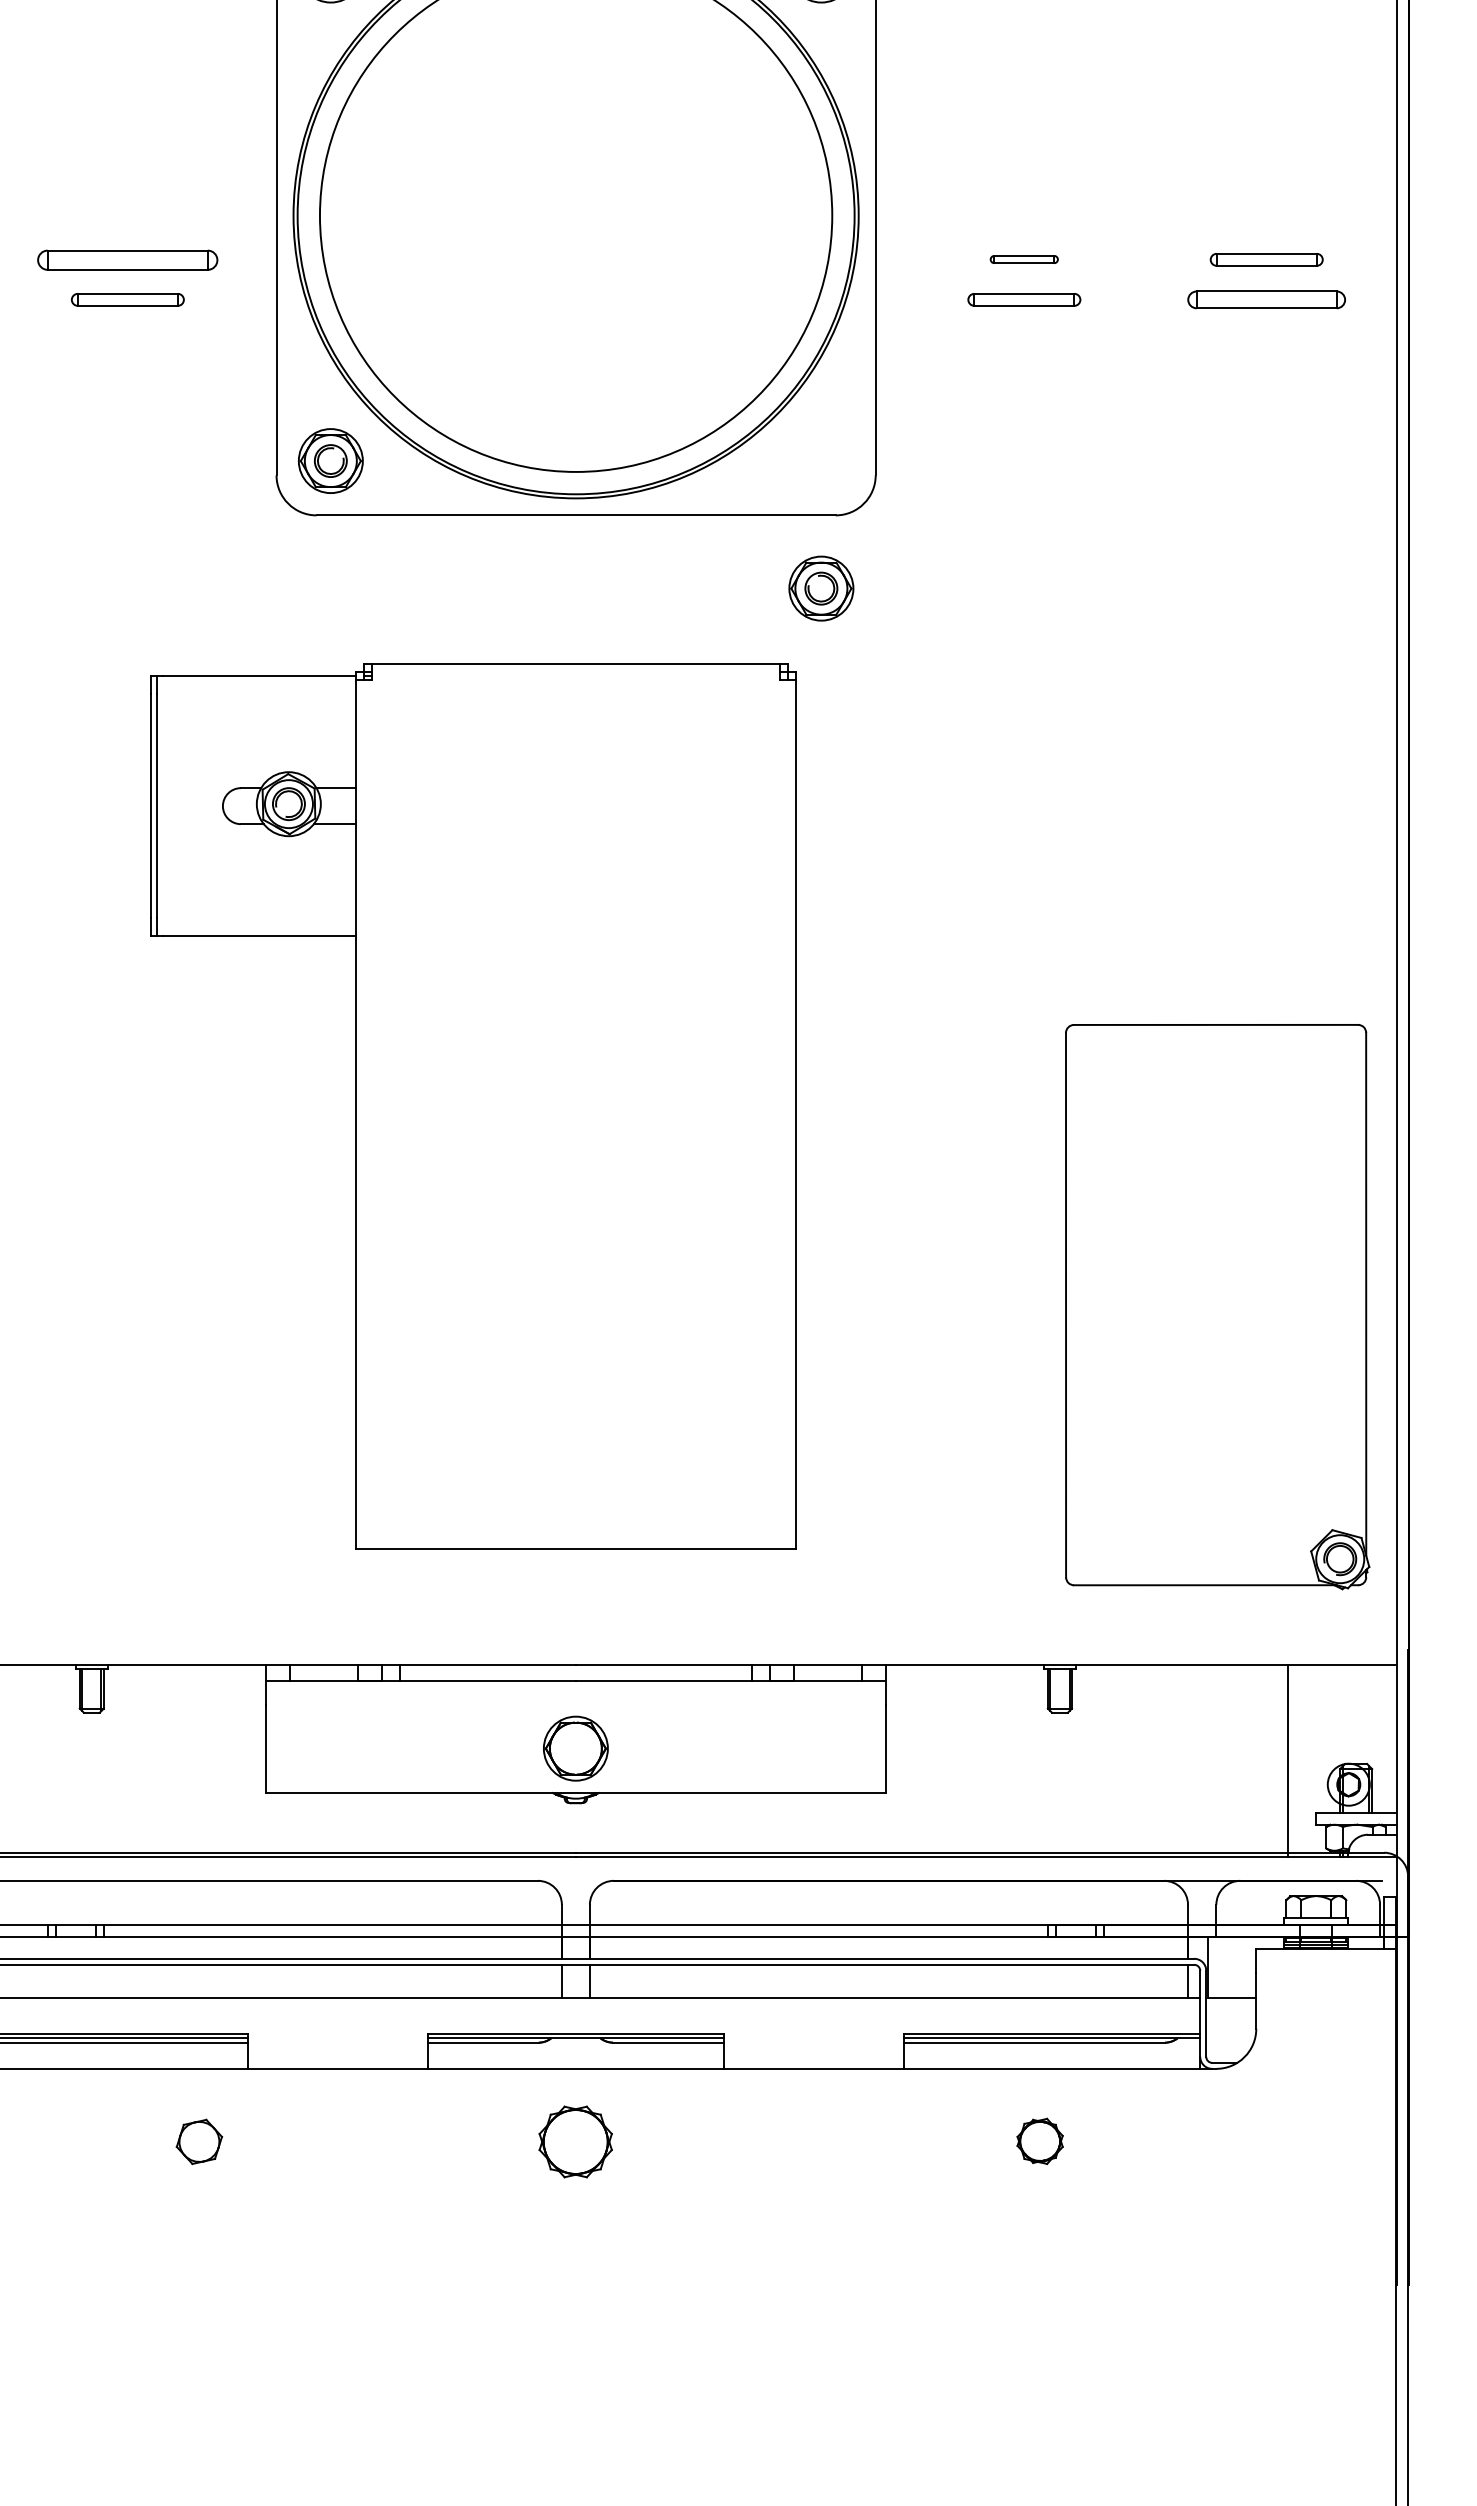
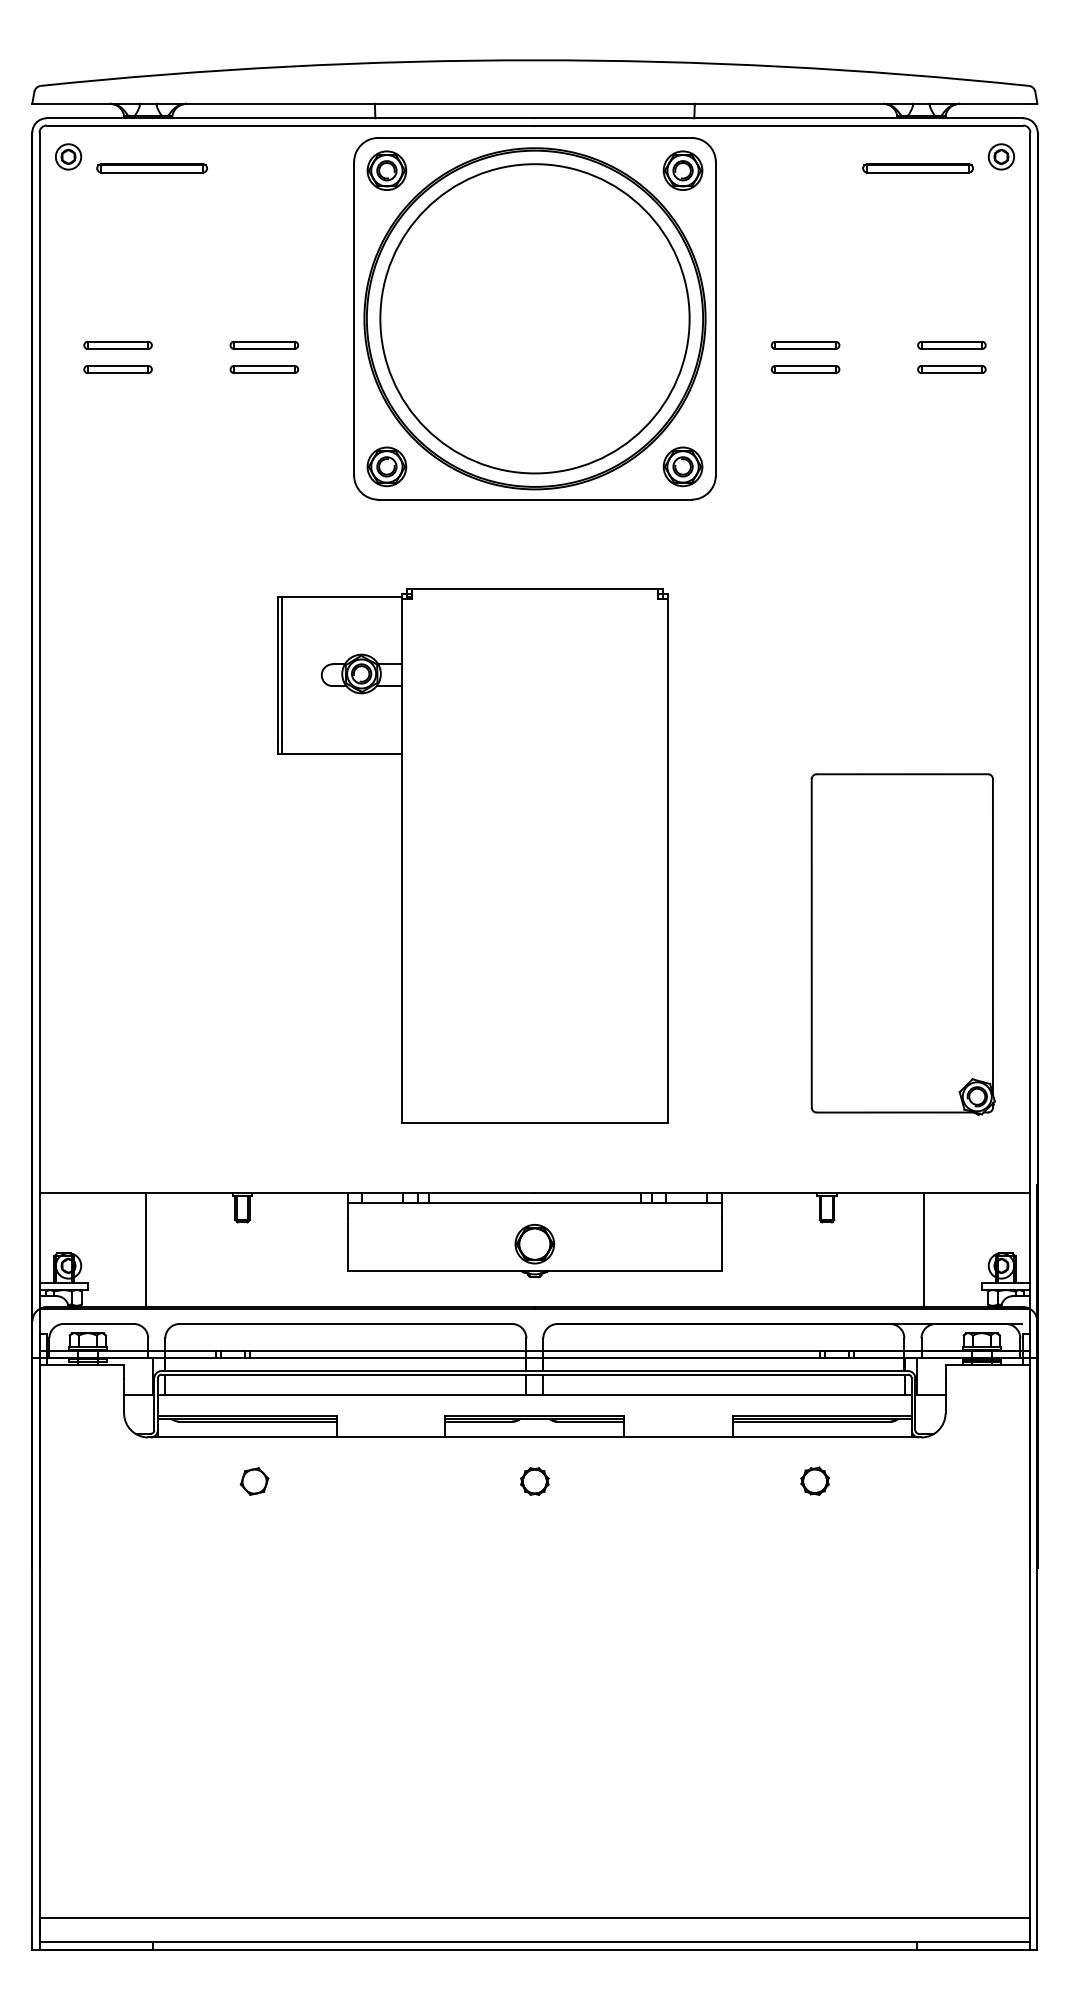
part: (128, 258) -> (264, 344), size x0.62
part: (1024, 258) -> (805, 344), size x1.67
part: (1266, 299) -> (951, 369), size x0.71
part: (820, 587) -> (682, 466), moved
part: (1216, 1306) -> (902, 944), moved
line: (1287, 1760) -> (923, 1251), moved
part: (199, 2141) -> (254, 1481), moved
part: (575, 2141) -> (534, 1481), size x0.62

